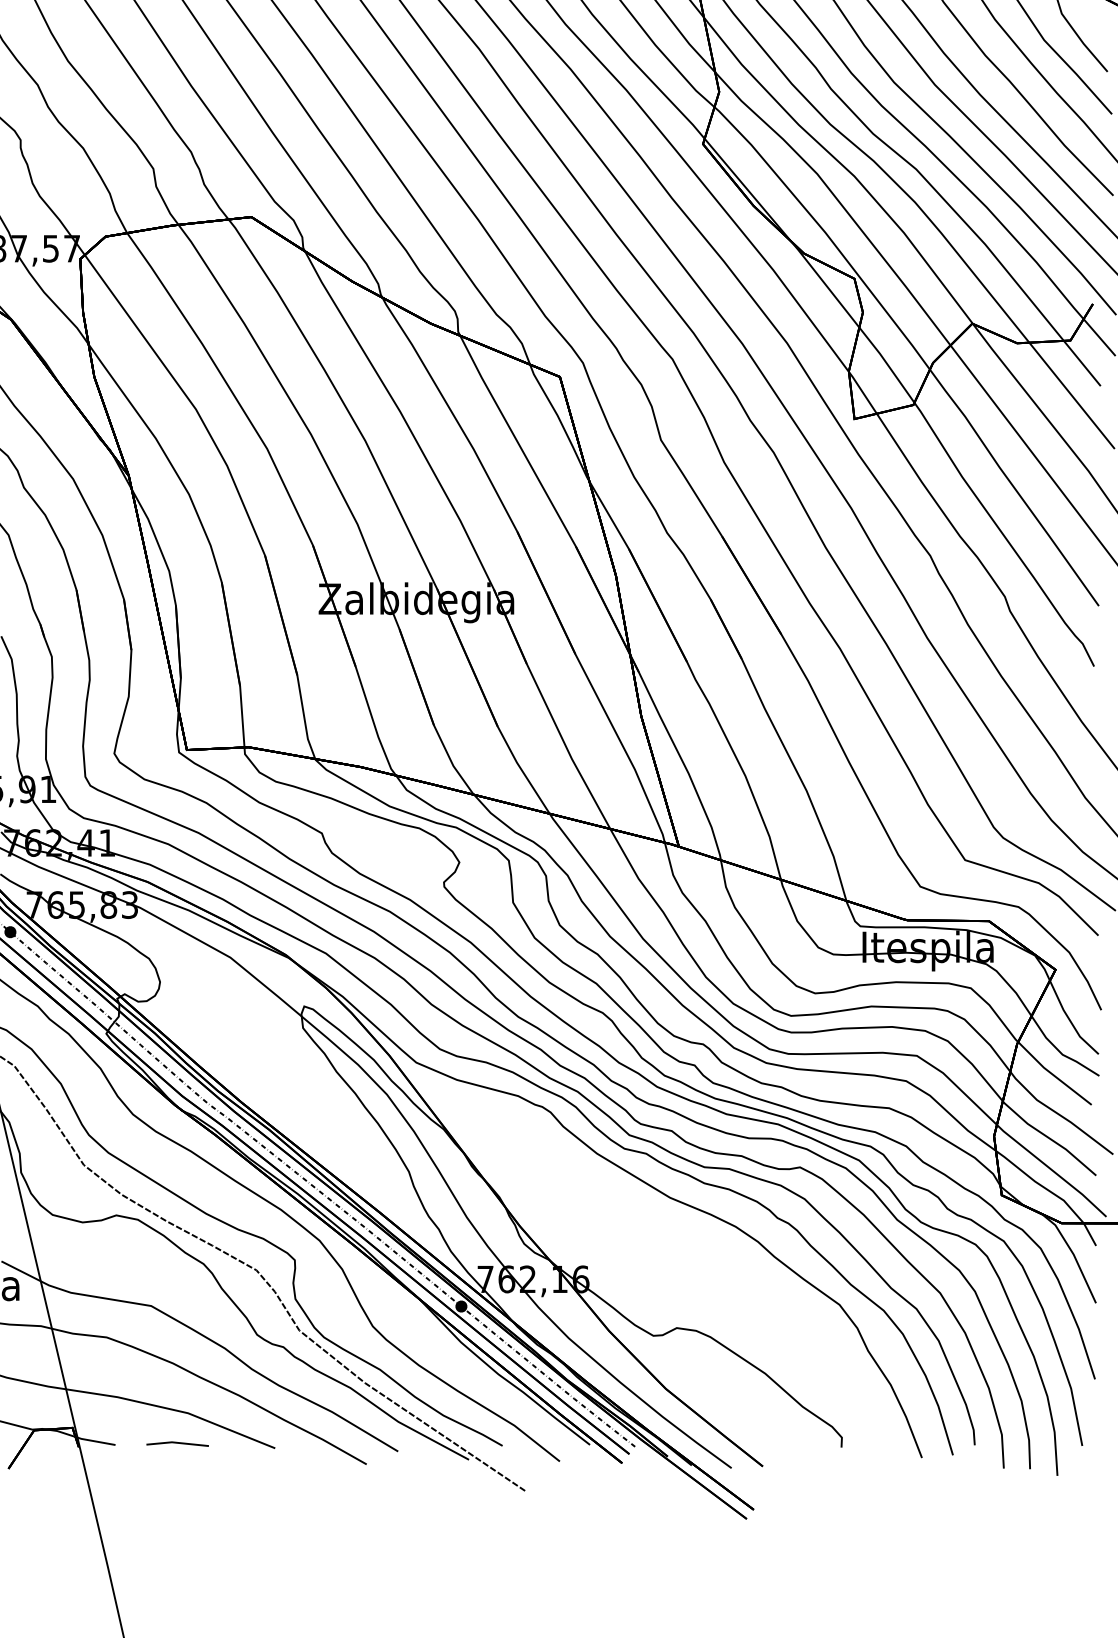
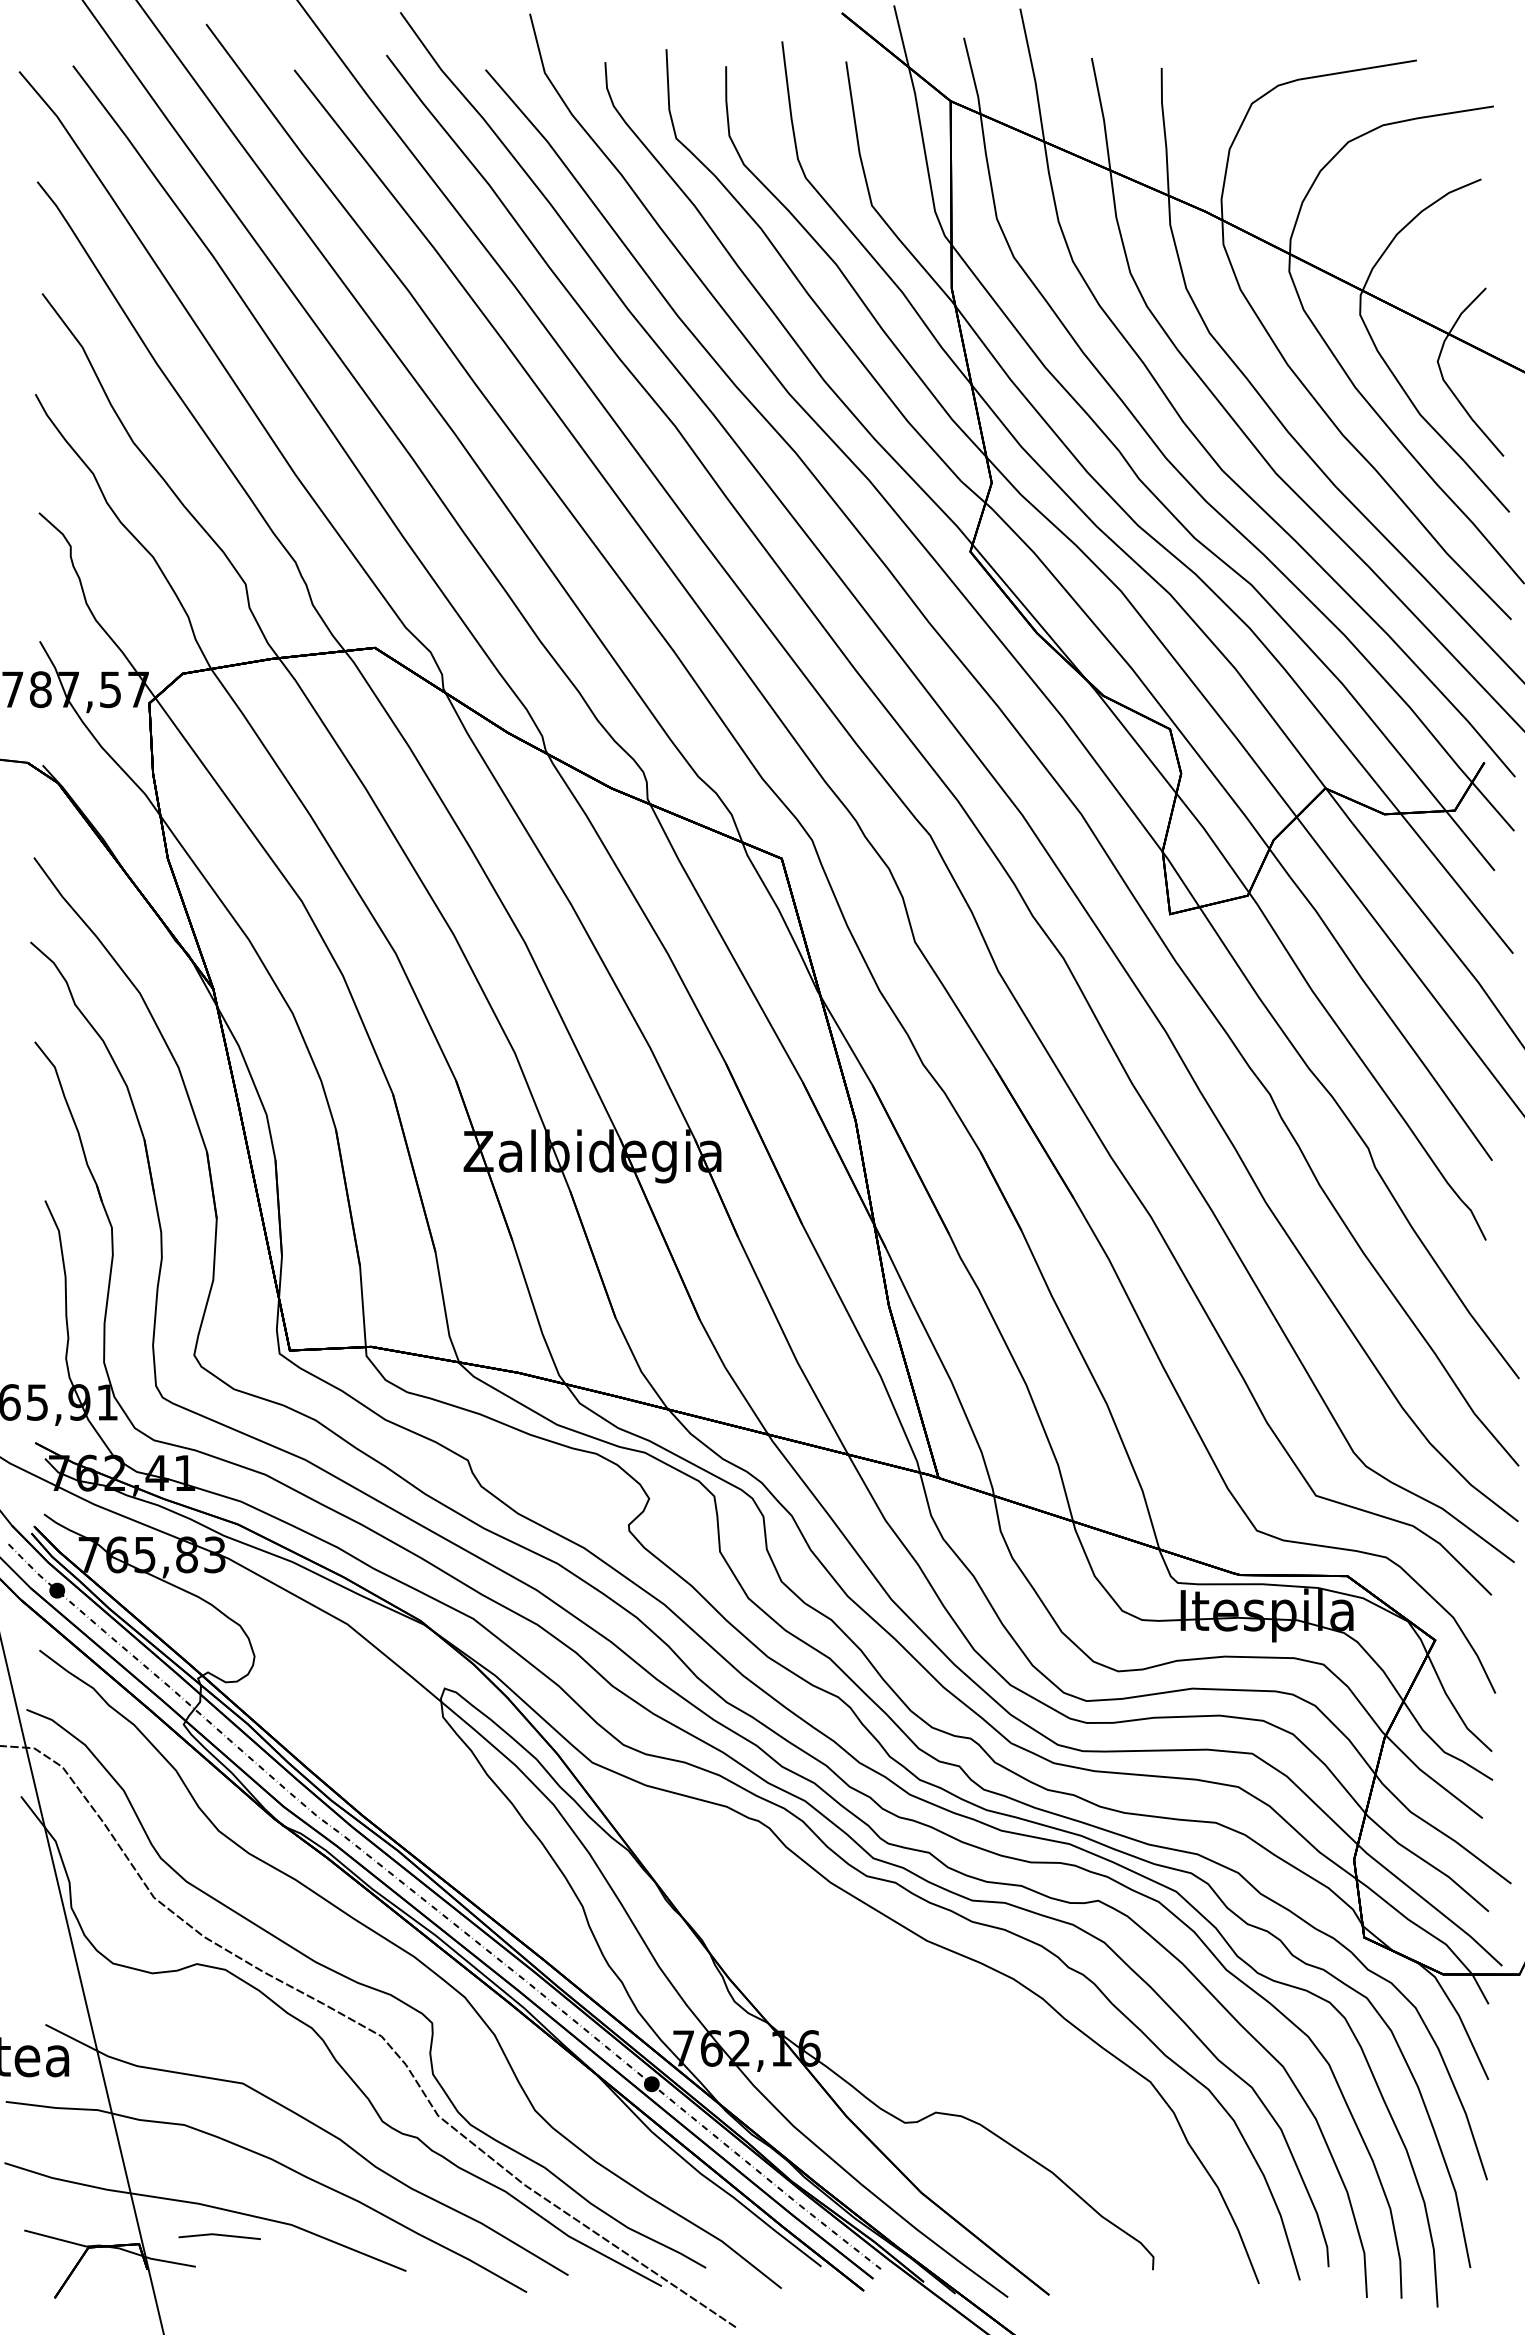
line: (177, 1443) -> (219, 2235), moved

